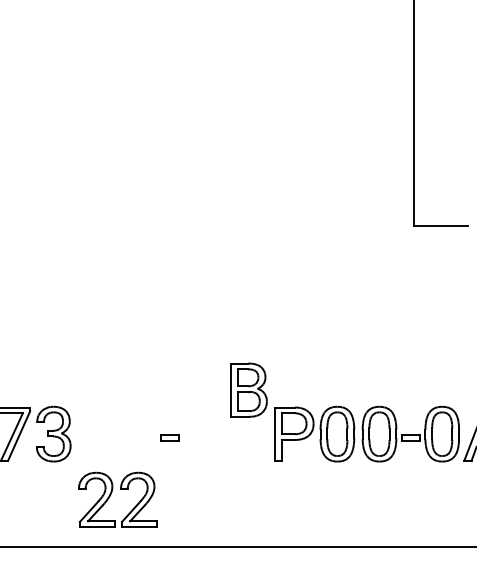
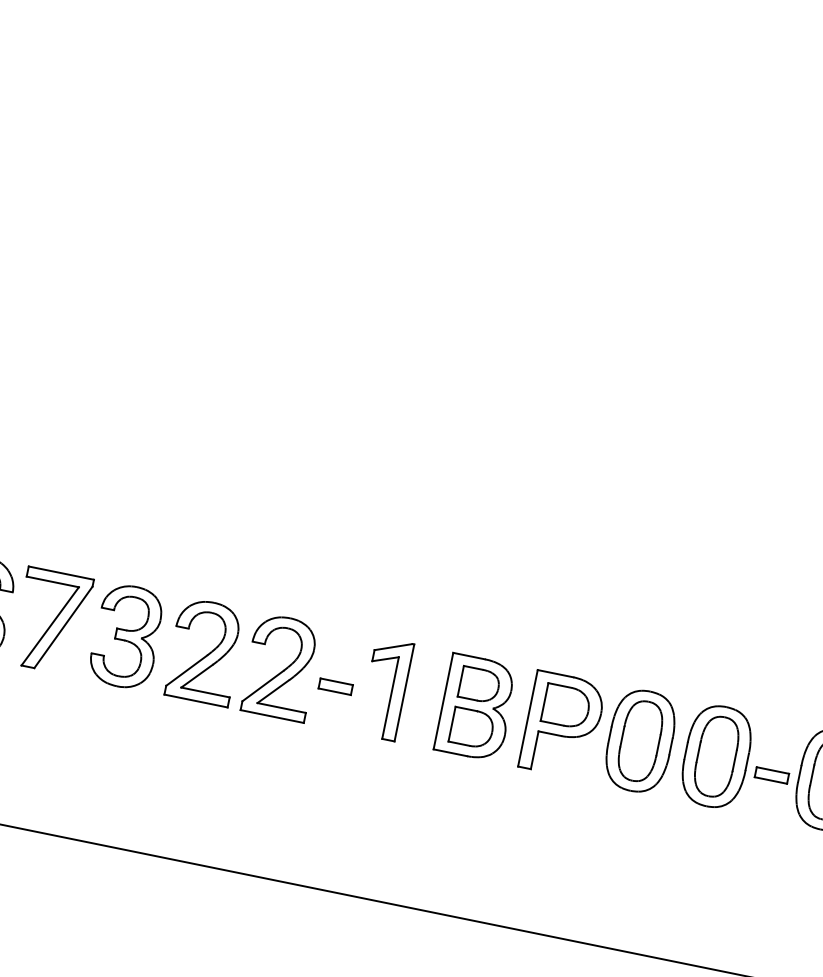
part: (248, 389) -> (476, 706), moved
part: (196, 433) -> (385, 688), added
part: (110, 496) -> (230, 650), moved

